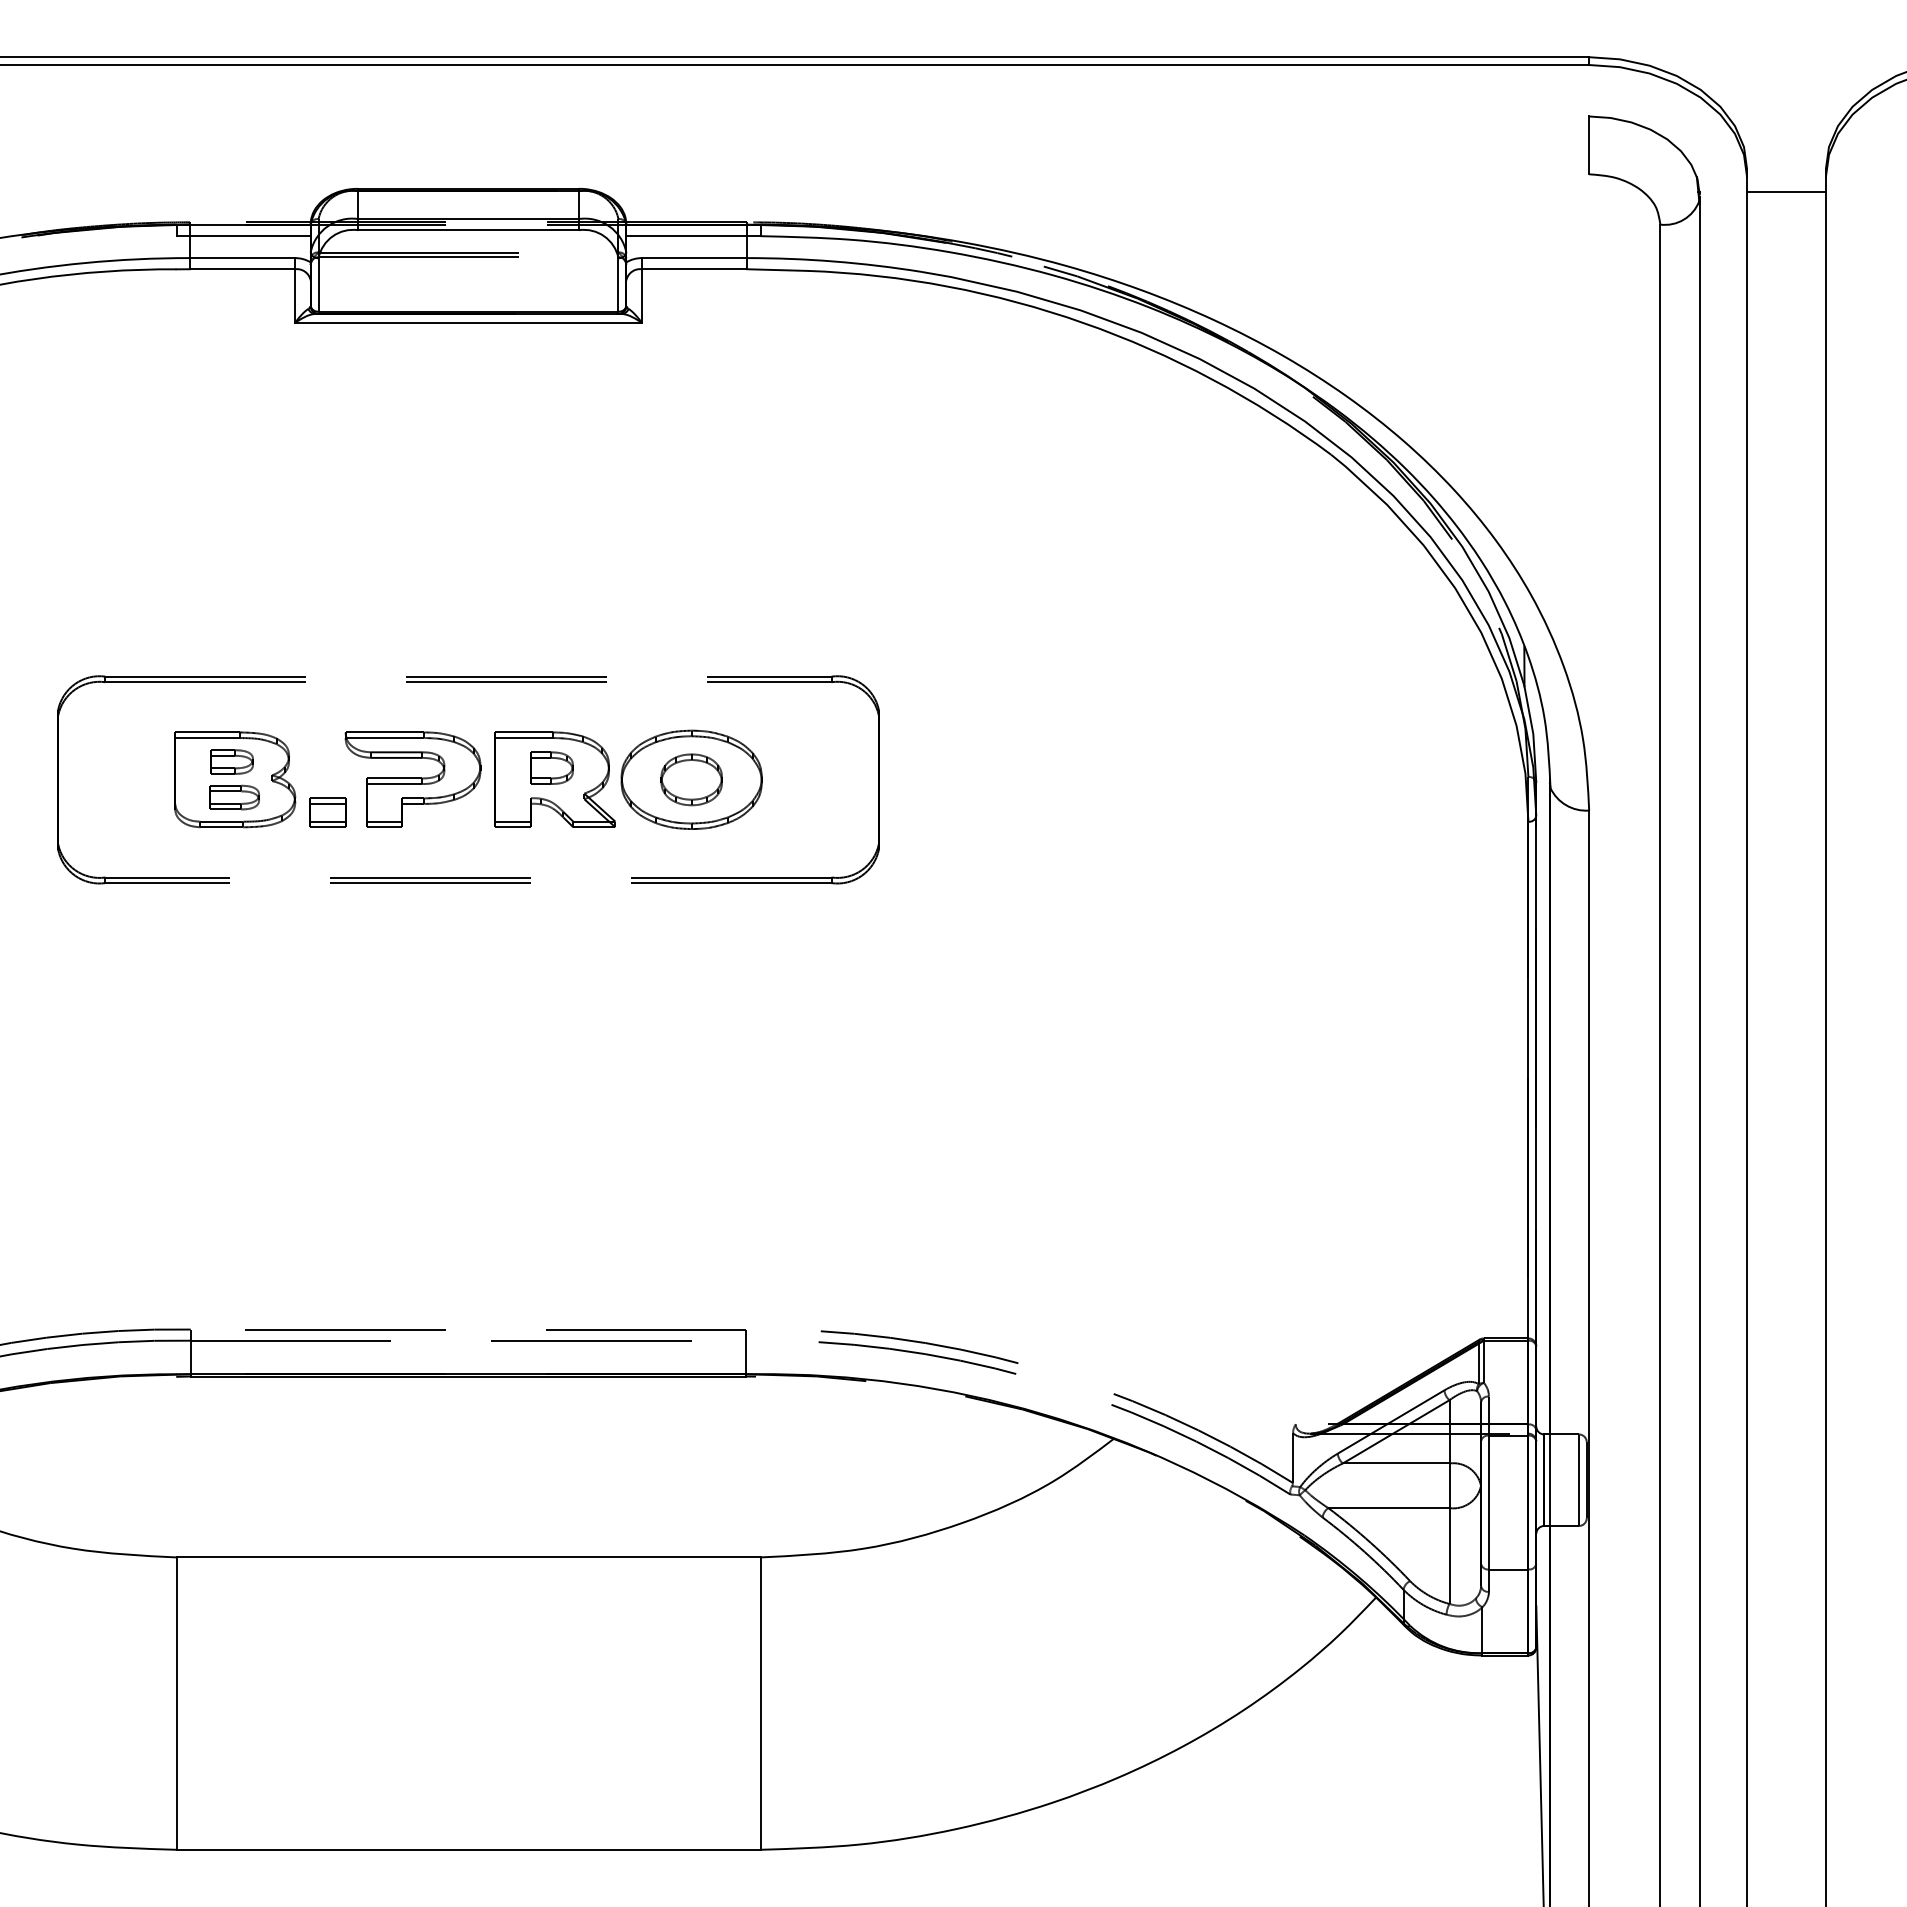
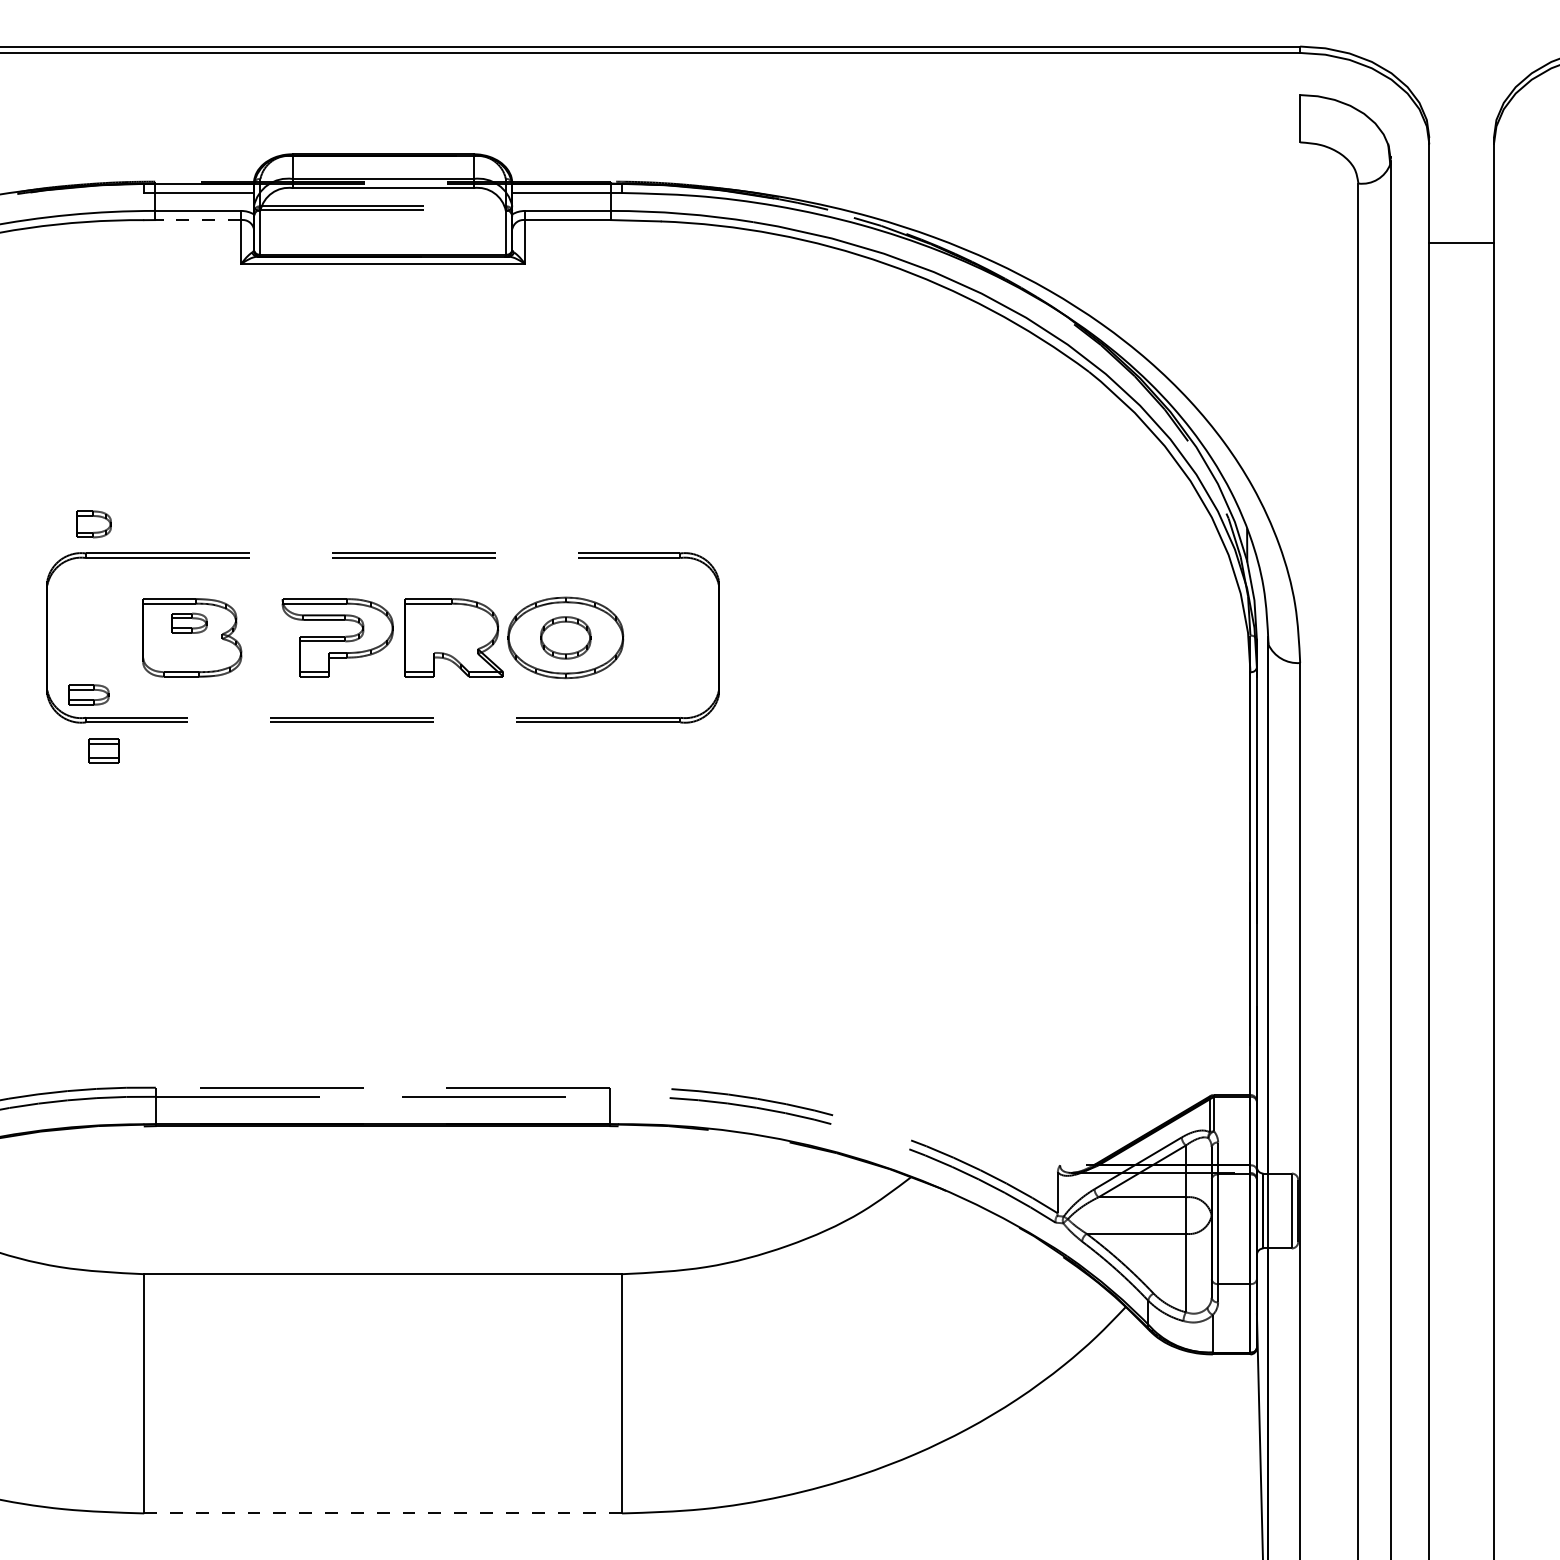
line: (1786, 192) -> (1461, 243), moved
line: (241, 269) -> (197, 220), solid -> dashed
part: (551, 767) -> (93, 523), moved
part: (234, 797) -> (88, 694), moved
part: (327, 812) -> (103, 750), moved
line: (468, 1849) -> (383, 1513), solid -> dashed

